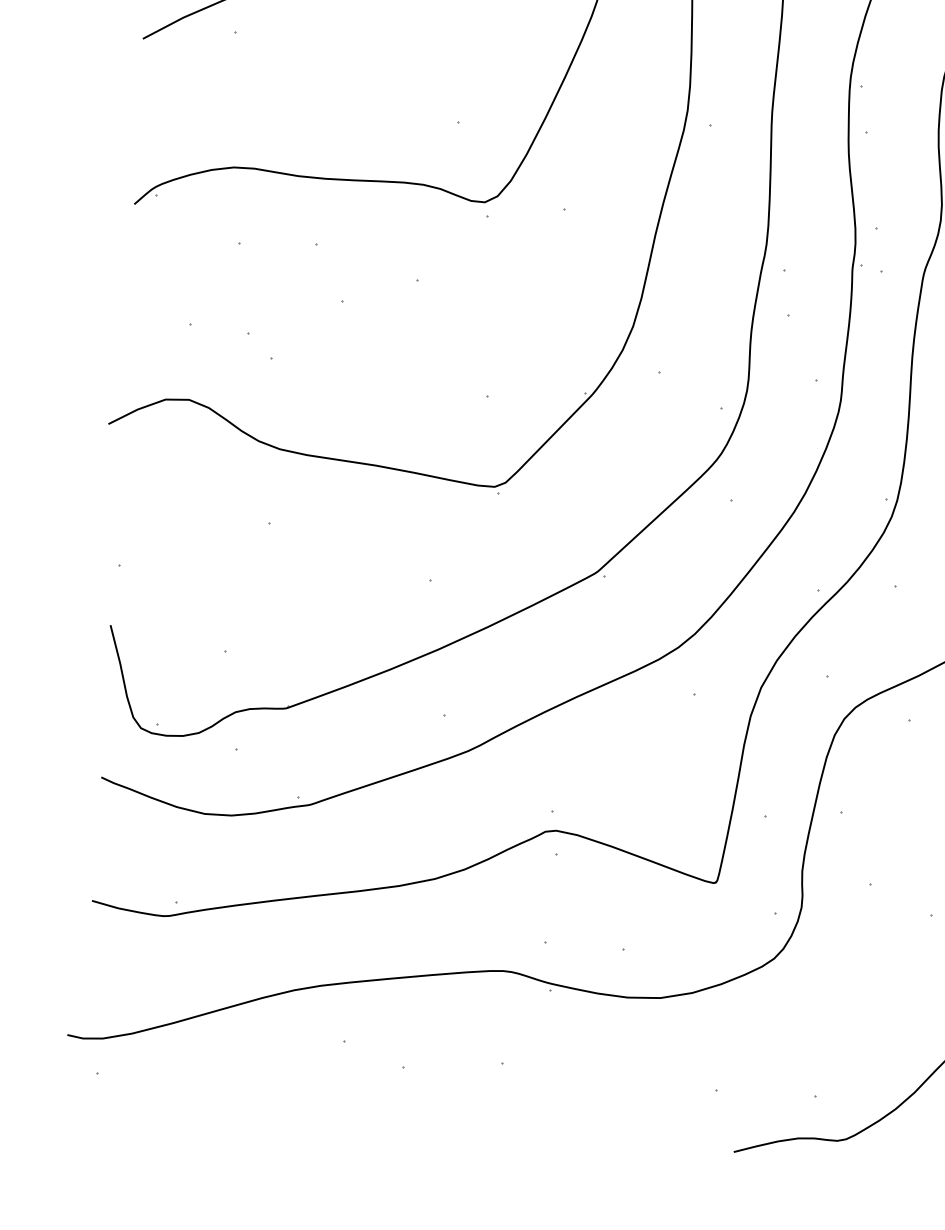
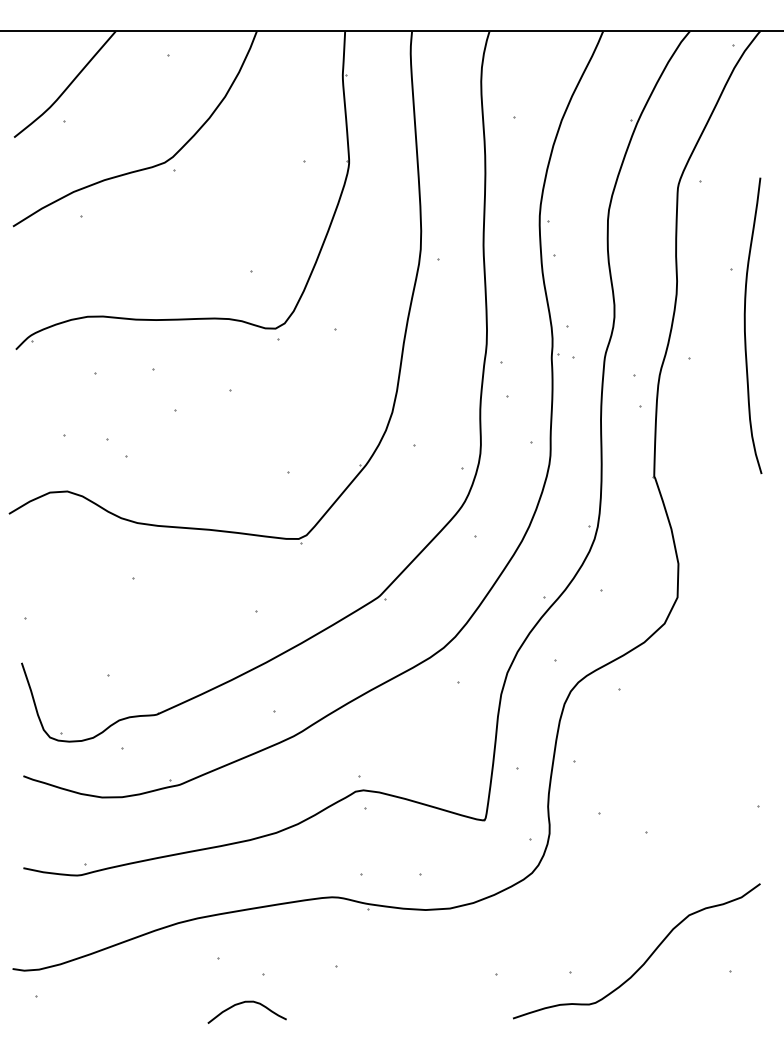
curve: (373, 1104) -> (243, 1003), added

